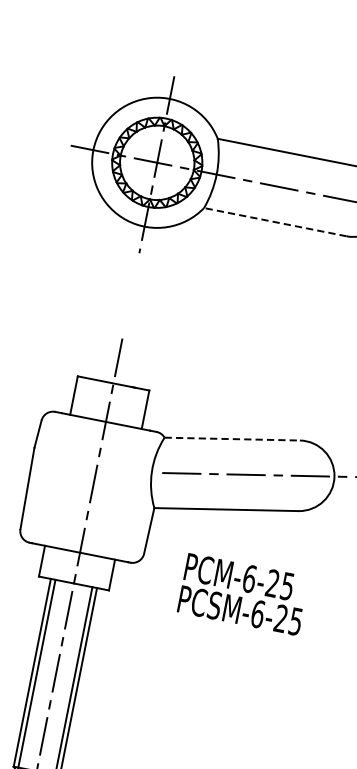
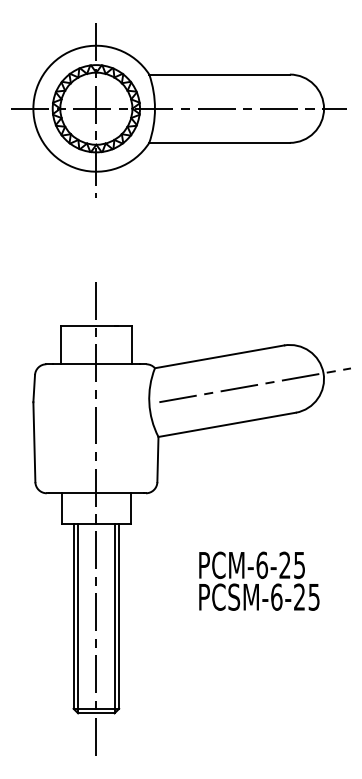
line: (275, 221) -> (219, 142), dashed -> solid
line: (232, 438) -> (219, 356), dashed -> solid
text: (243, 593) -> (259, 580), moved

